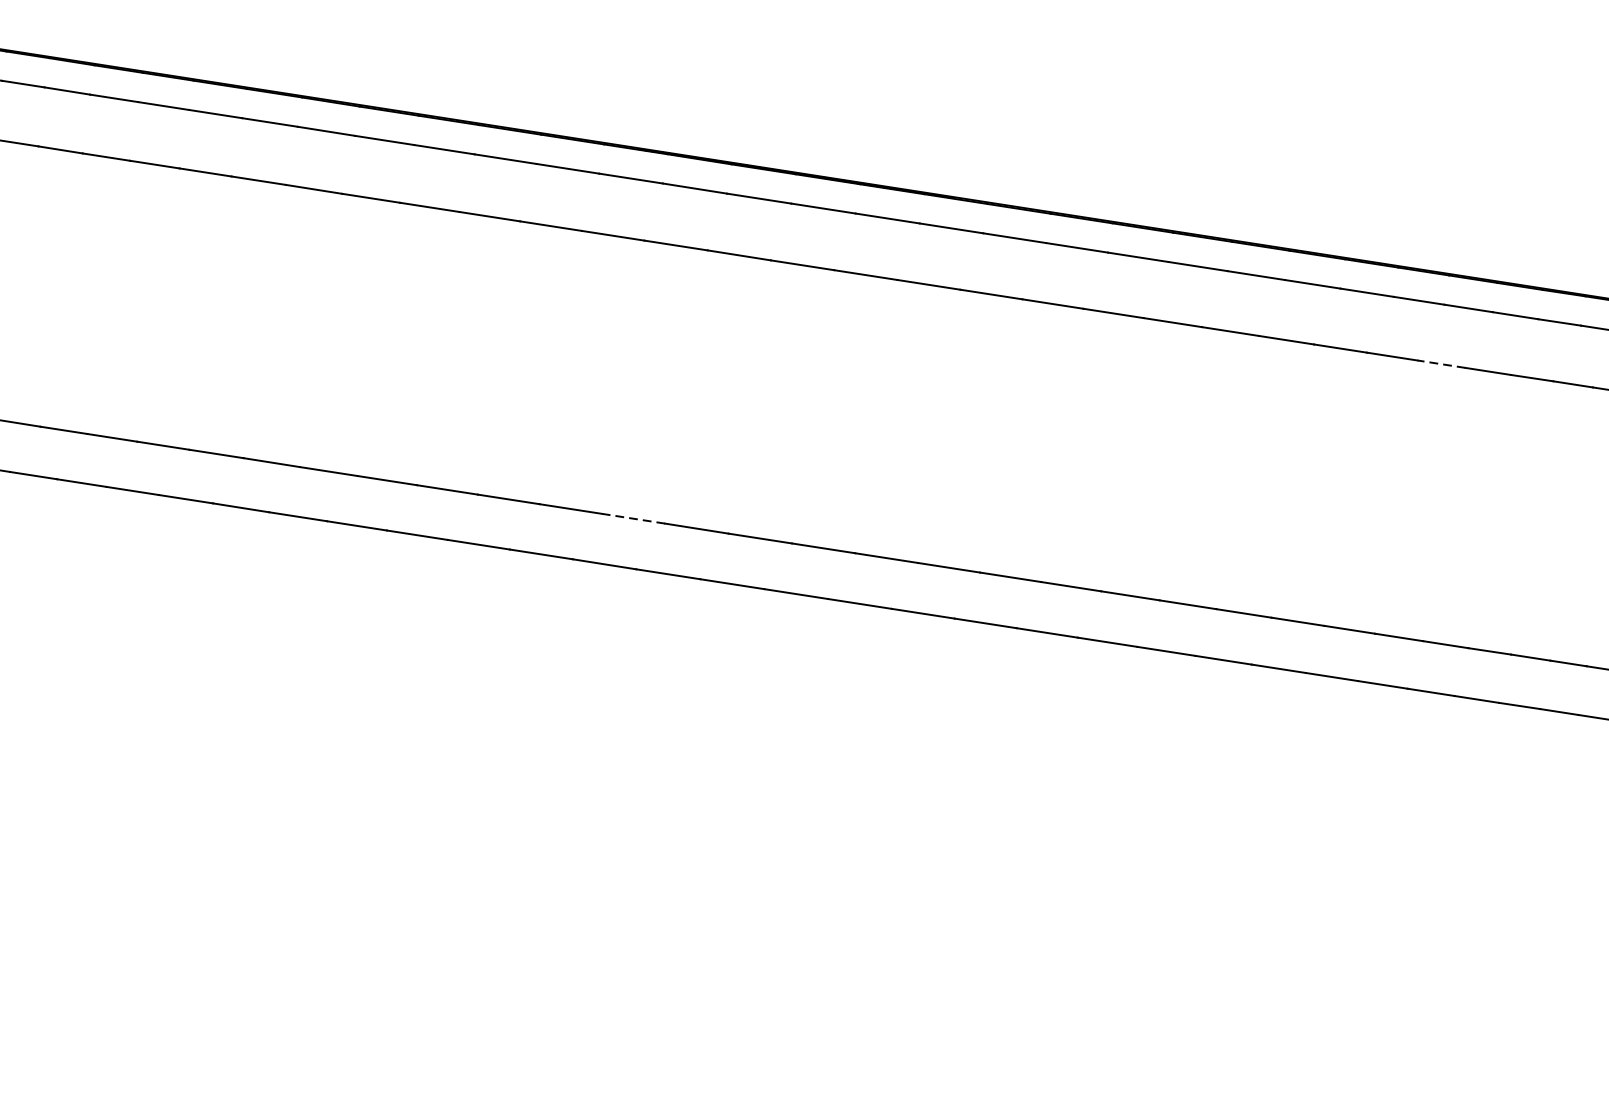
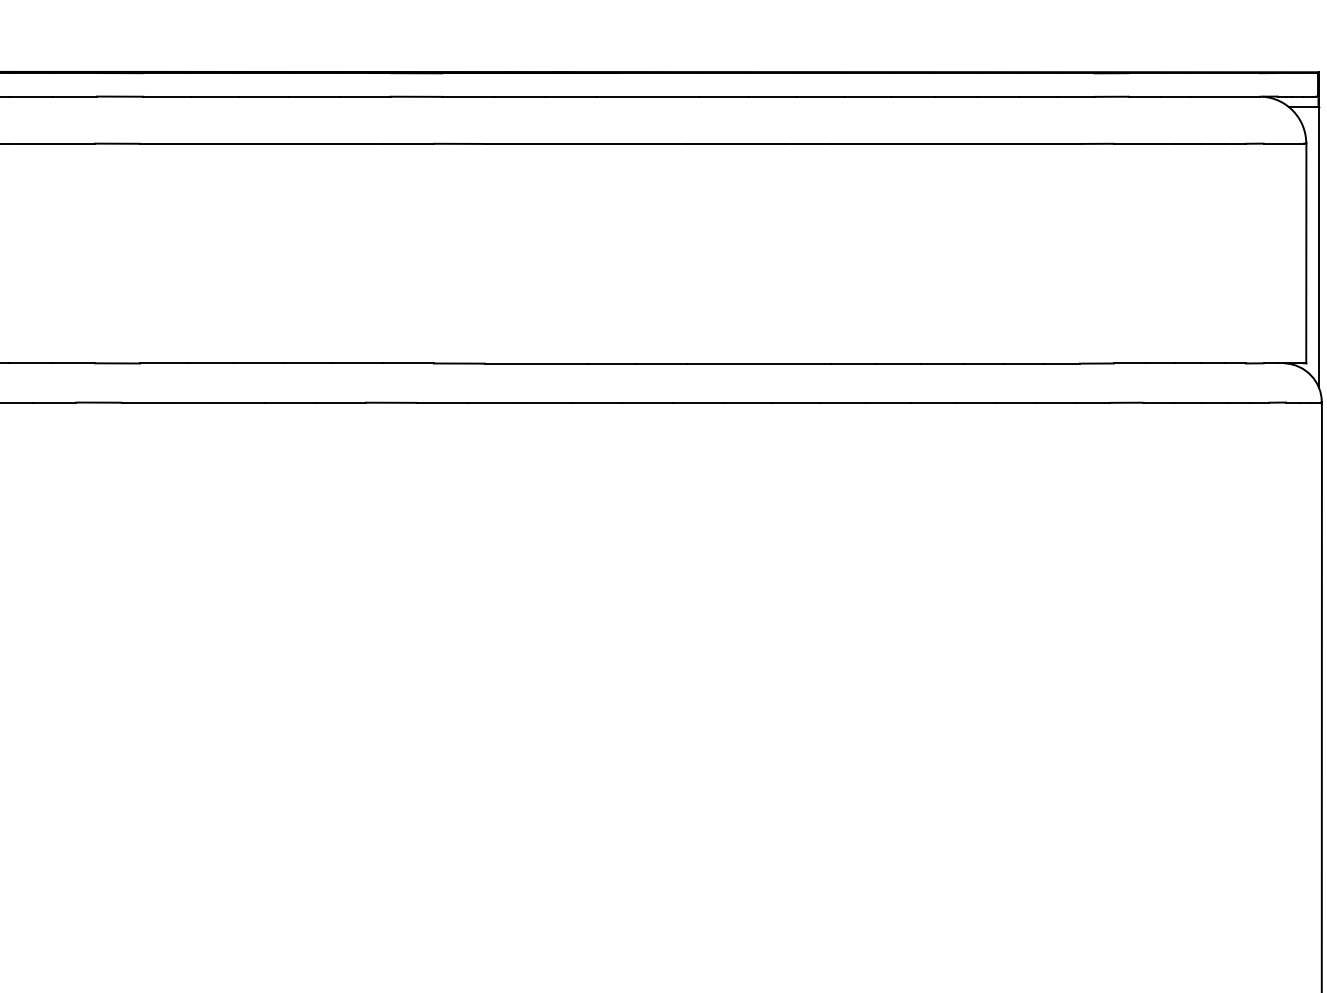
line: (1441, 363) -> (1023, 143), dashed -> solid
line: (632, 518) -> (407, 363), dashed -> solid

